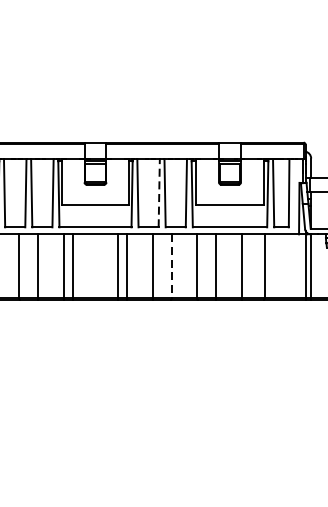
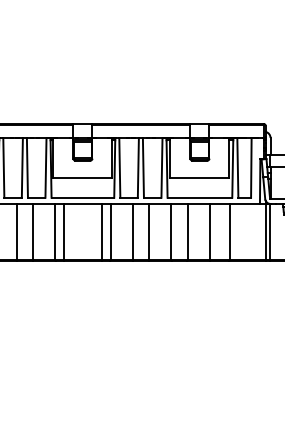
line: (159, 193) -> (138, 168), dashed -> solid
line: (172, 266) -> (149, 231), dashed -> solid

